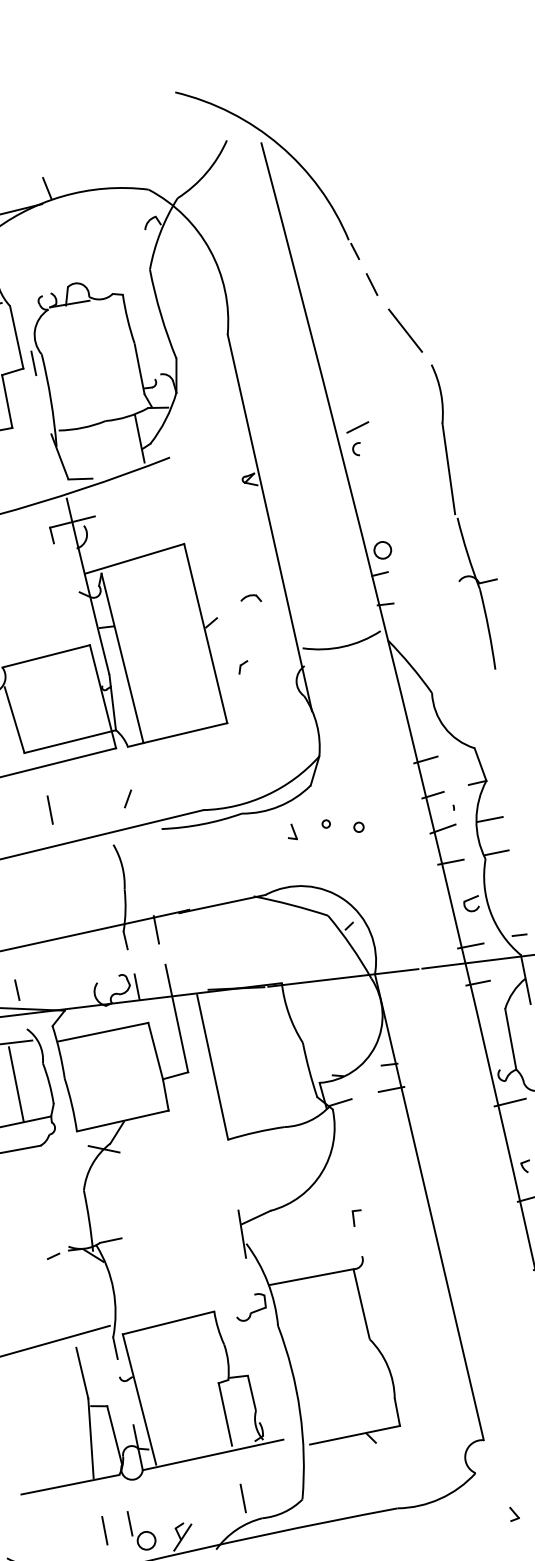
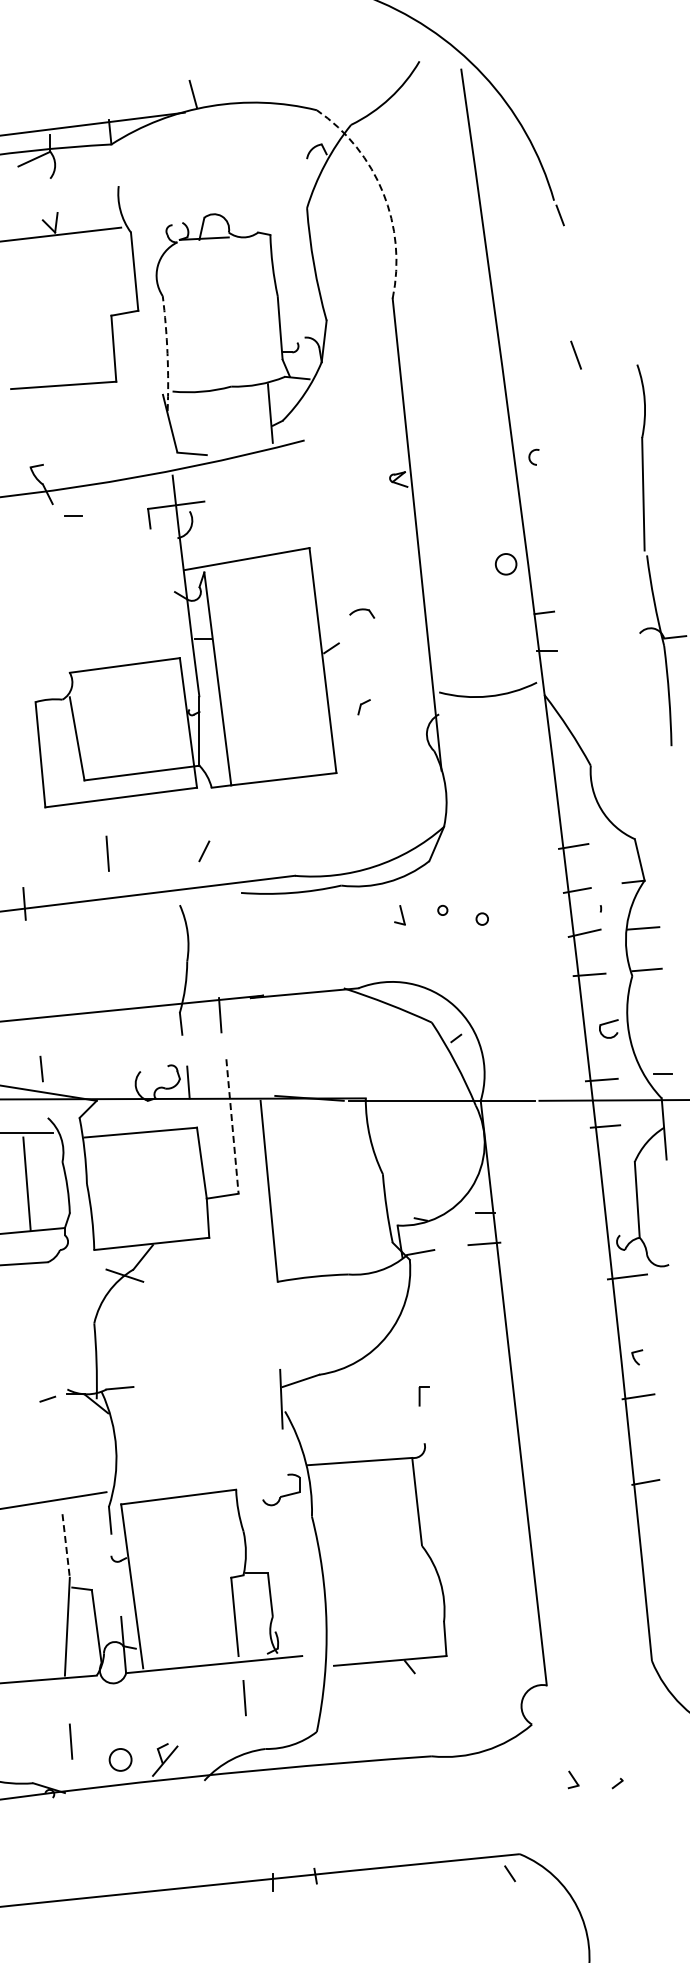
arc: (210, 249) -> (383, 192), solid -> dashed
line: (371, 284) -> (575, 354), moved
line: (405, 330) -> (610, 319), removed
line: (33, 363) -> (151, 305), removed
arc: (51, 400) -> (167, 353), solid -> dashed
line: (357, 427) -> (537, 430), removed
circle: (382, 550) -> (505, 564), moved
part: (251, 598) -> (362, 613), moved
line: (176, 1018) -> (232, 1126), solid -> dashed
line: (82, 1373) -> (66, 1546), solid -> dashed
line: (243, 1498) -> (244, 1698), moved
line: (129, 1523) -> (102, 1736), removed

